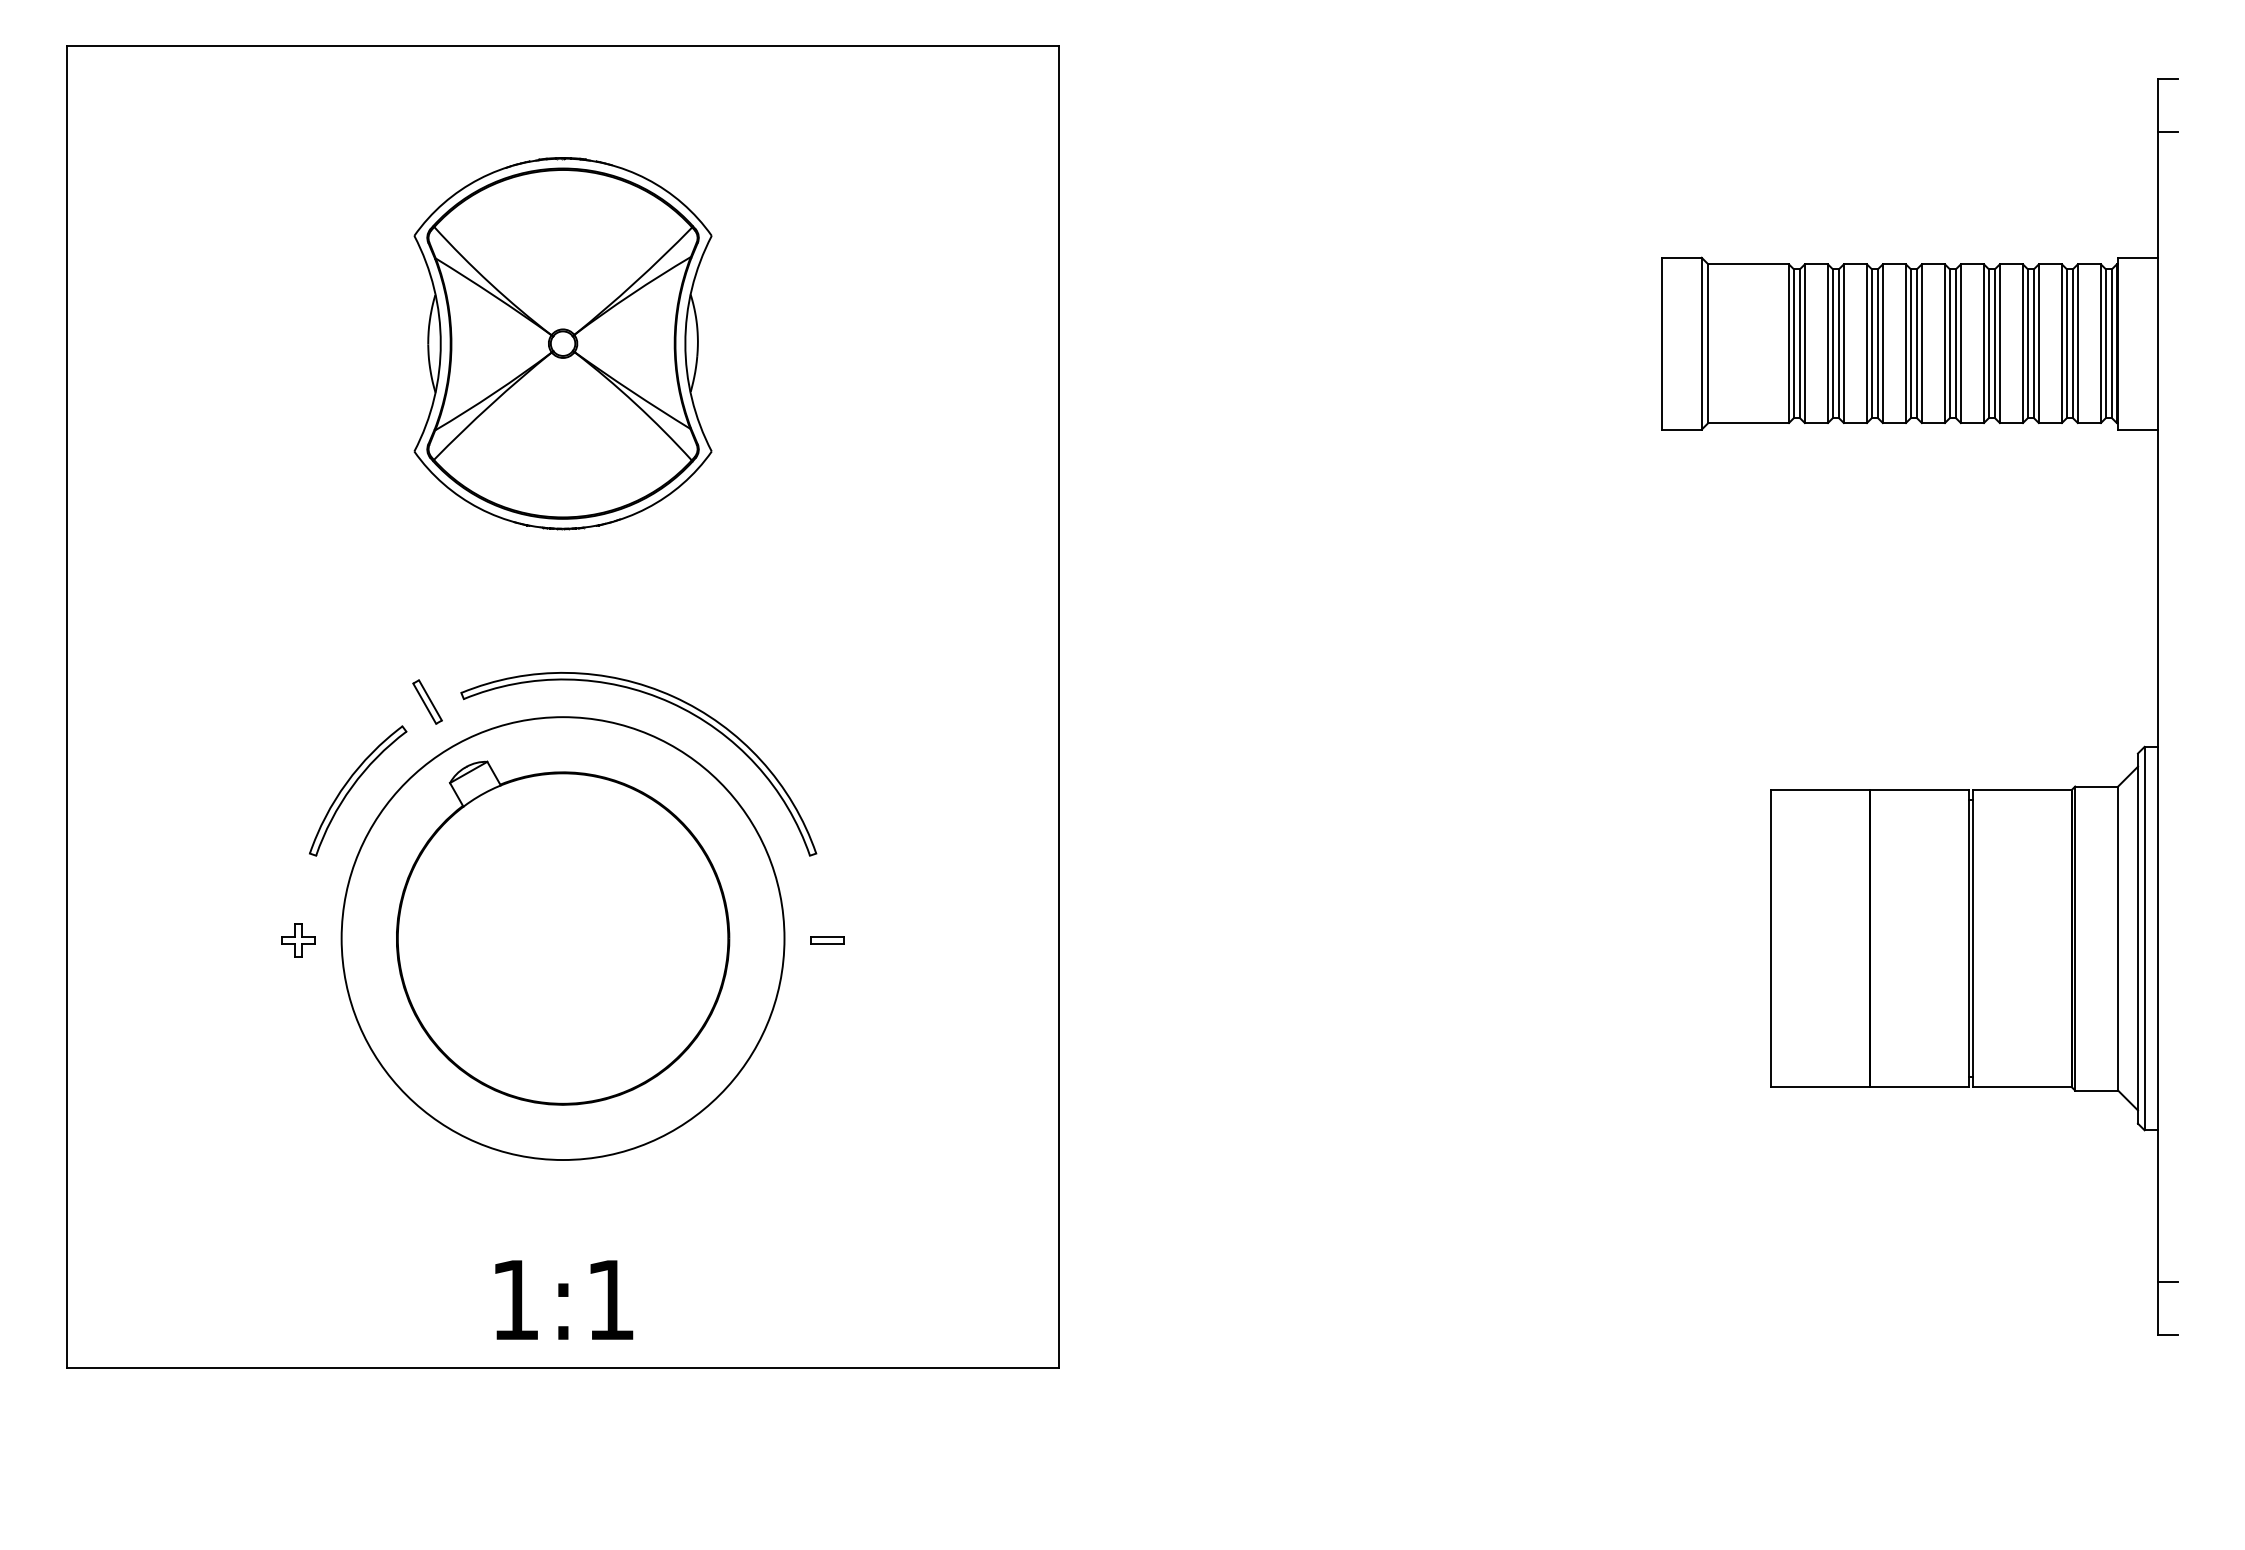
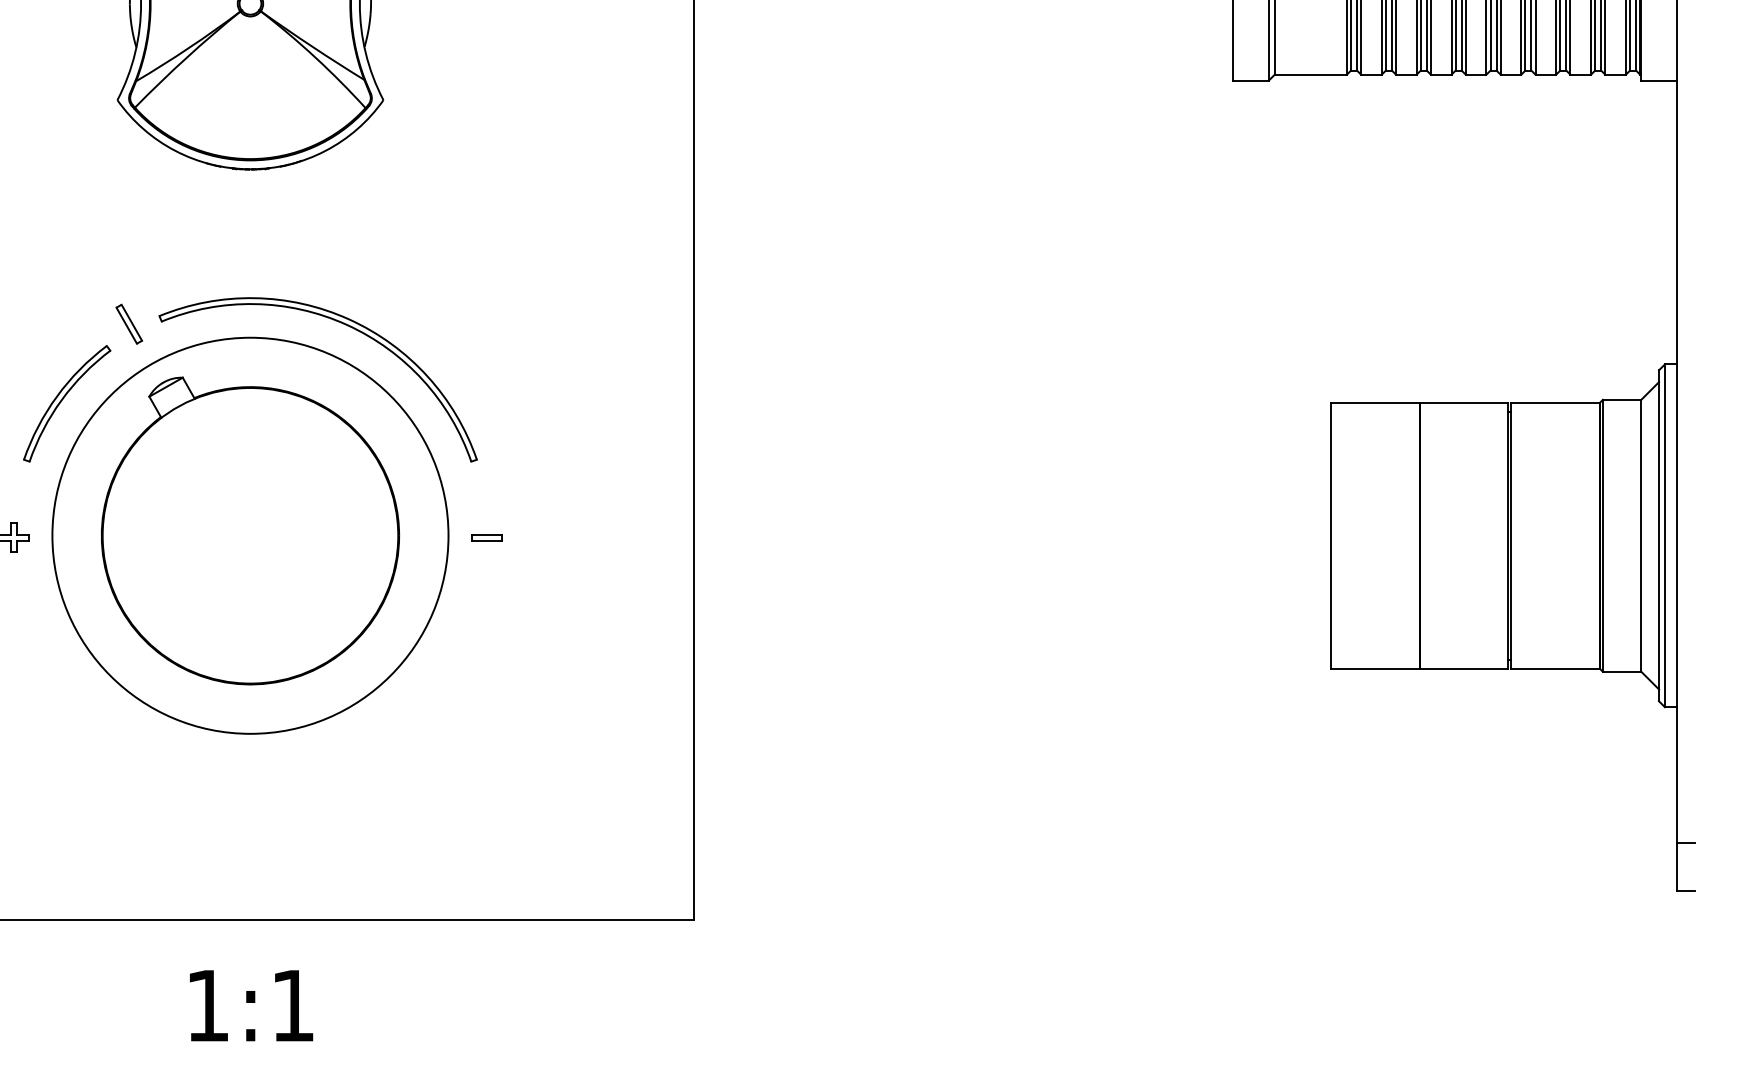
text: (564, 1299) -> (251, 1005), moved

